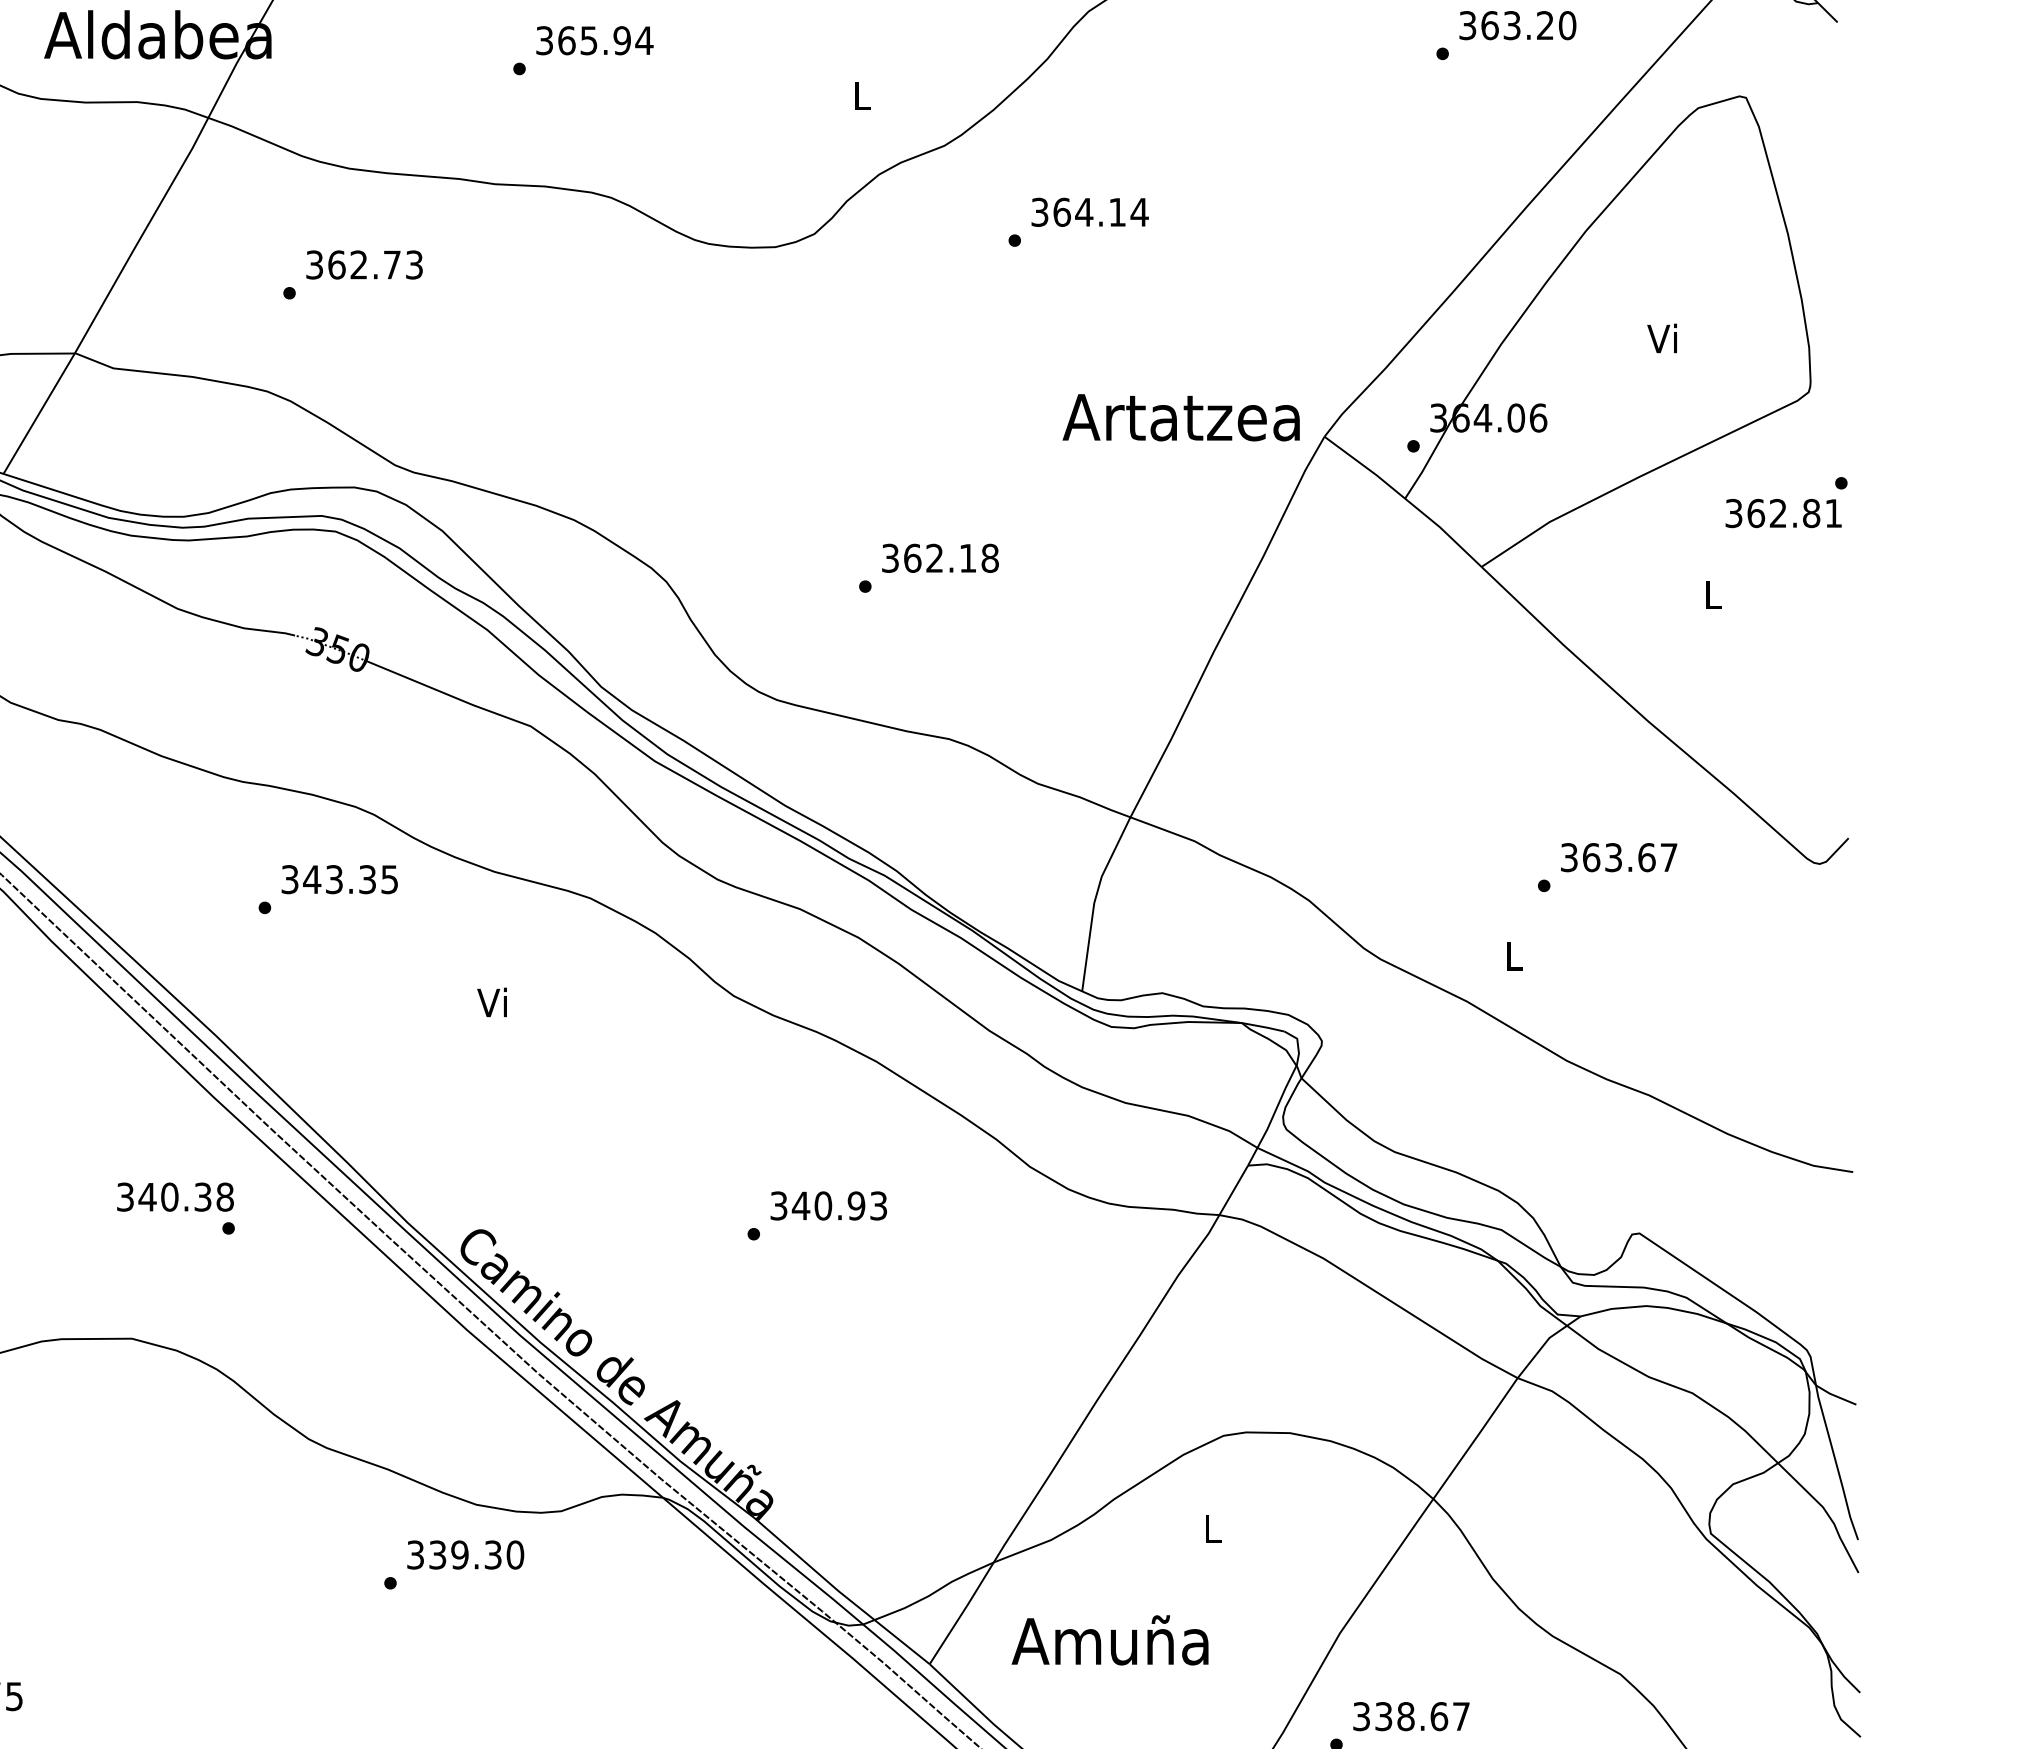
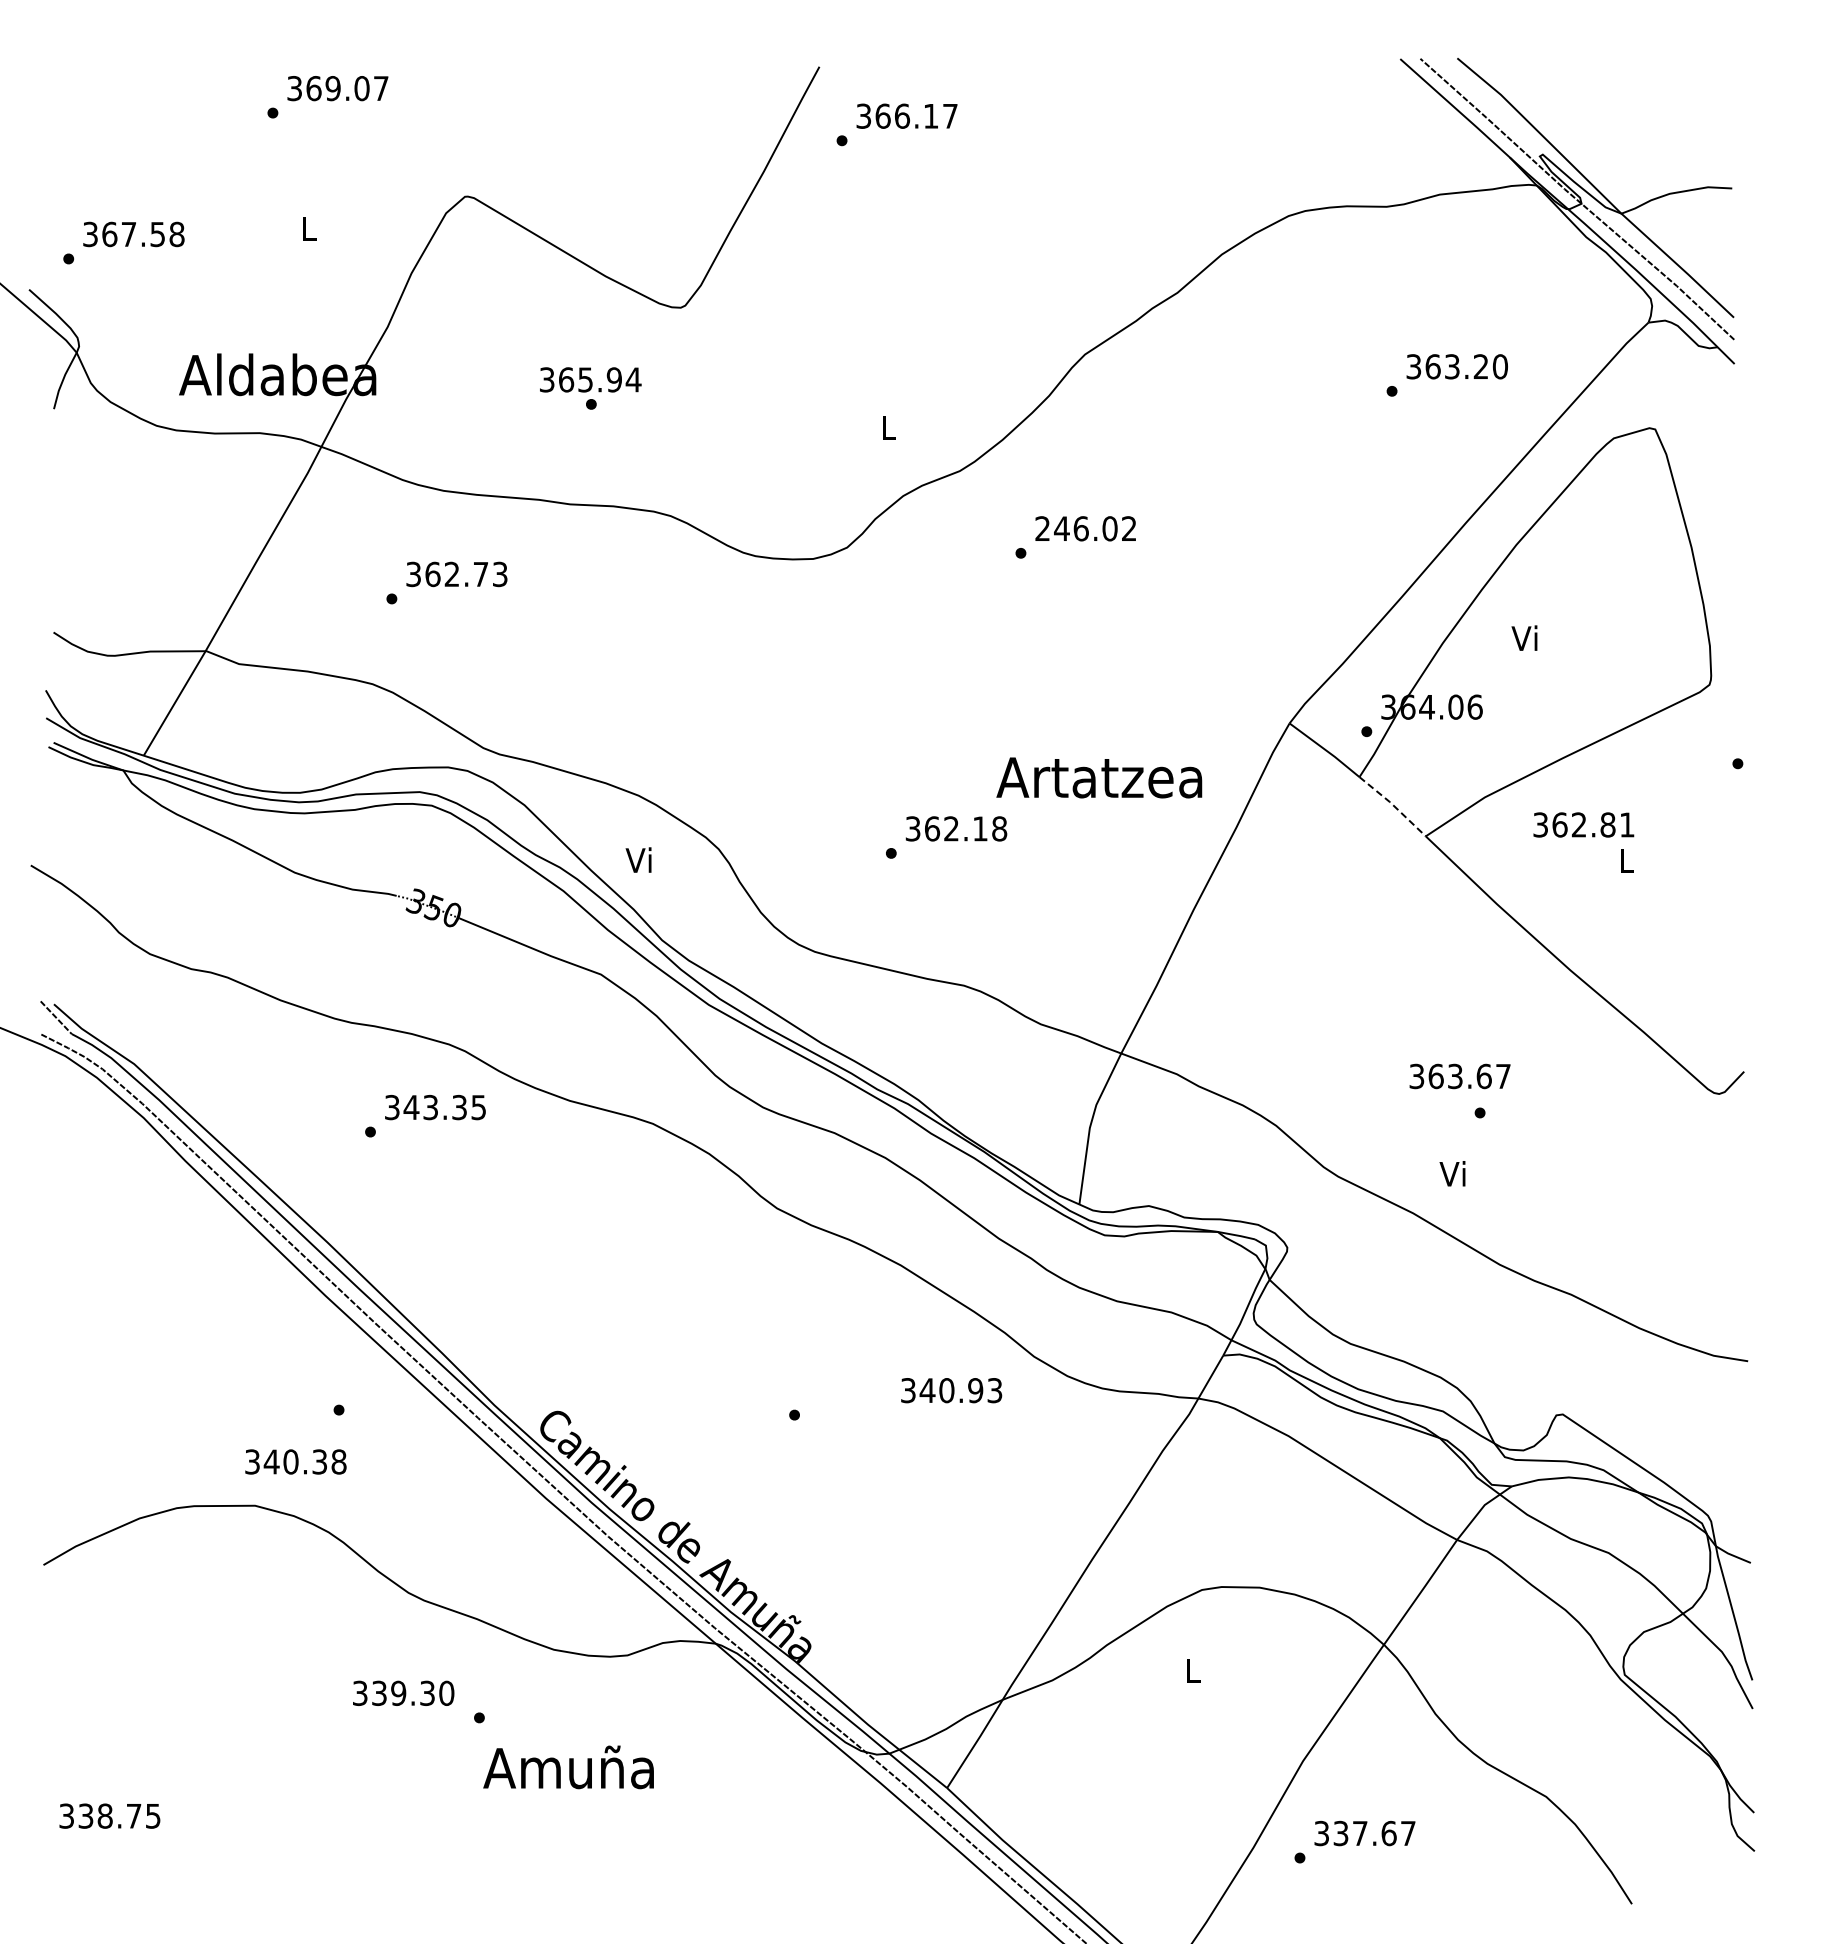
text: (594, 40) -> (590, 379), moved
text: (1090, 212) -> (1086, 528), 364.14 -> 246.02
text: (1662, 337) -> (1524, 637), moved
text: (1181, 417) -> (1099, 777), moved
text: (1783, 512) -> (1583, 824), moved
line: (1444, 531) -> (1393, 805), solid -> dashed
text: (1618, 857) -> (1459, 1076), moved
text: (1512, 955) -> (1452, 1173), L -> Vi
text: (492, 1001) -> (638, 859), moved
text: (174, 1196) -> (295, 1461), moved
text: (828, 1205) -> (951, 1390), moved
text: (465, 1554) -> (403, 1692), moved
text: (1109, 1640) -> (568, 1767), moved
text: (1405, 1716) -> (1359, 1833), 338.67 -> 337.67

